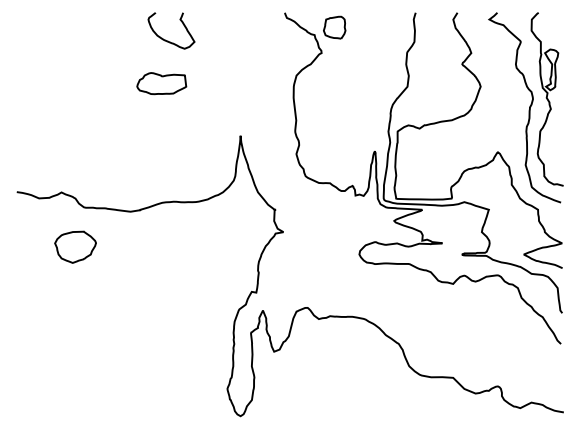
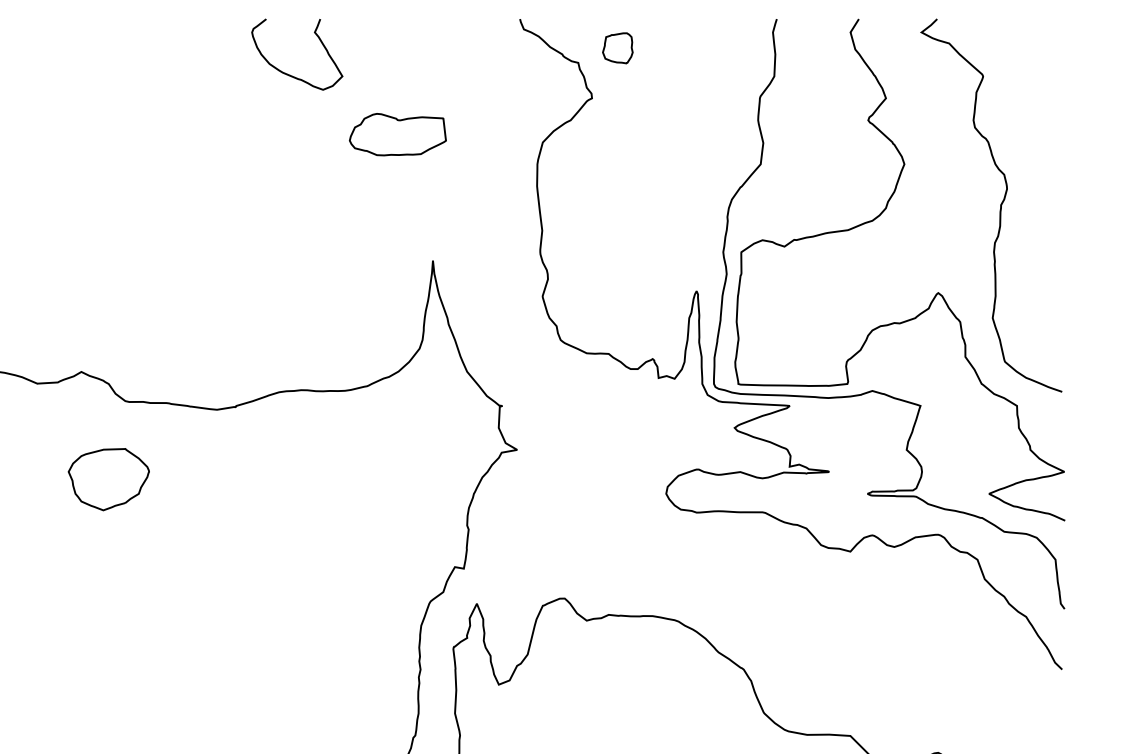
part: (334, 27) -> (617, 48), size x0.7
part: (161, 83) -> (397, 134), moved
part: (546, 99) -> (1033, 189), removed

